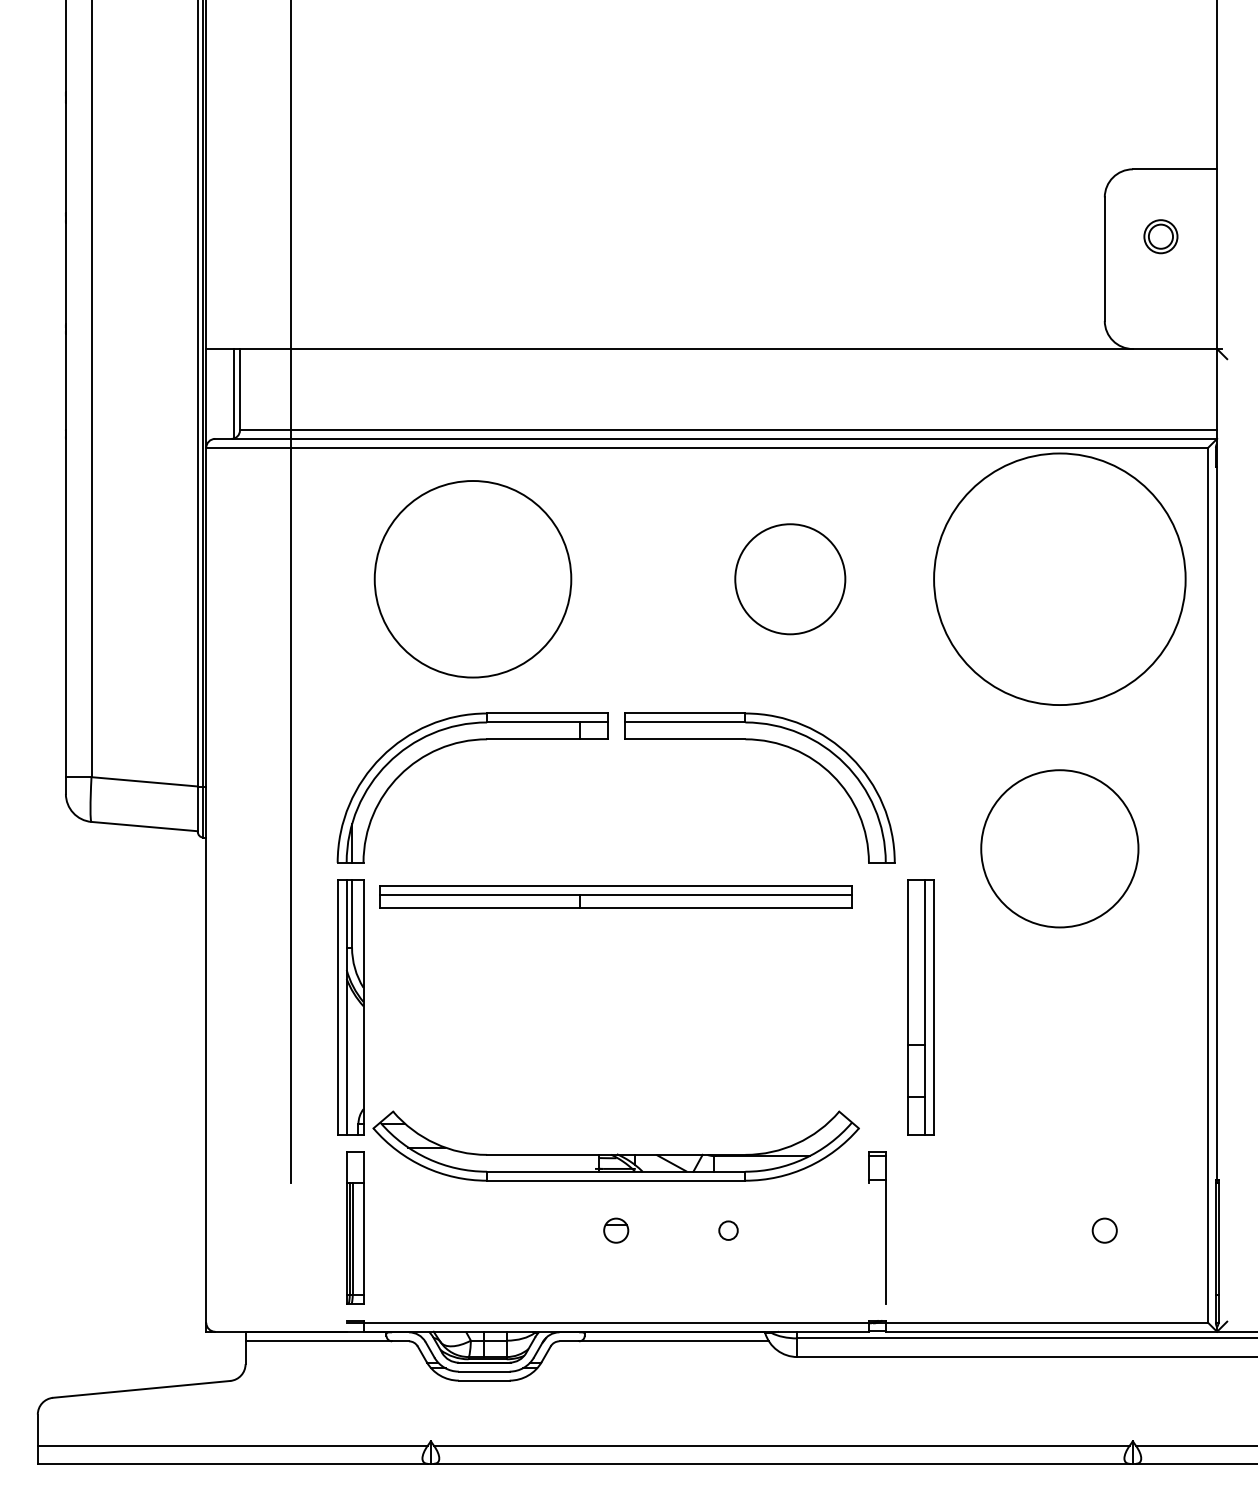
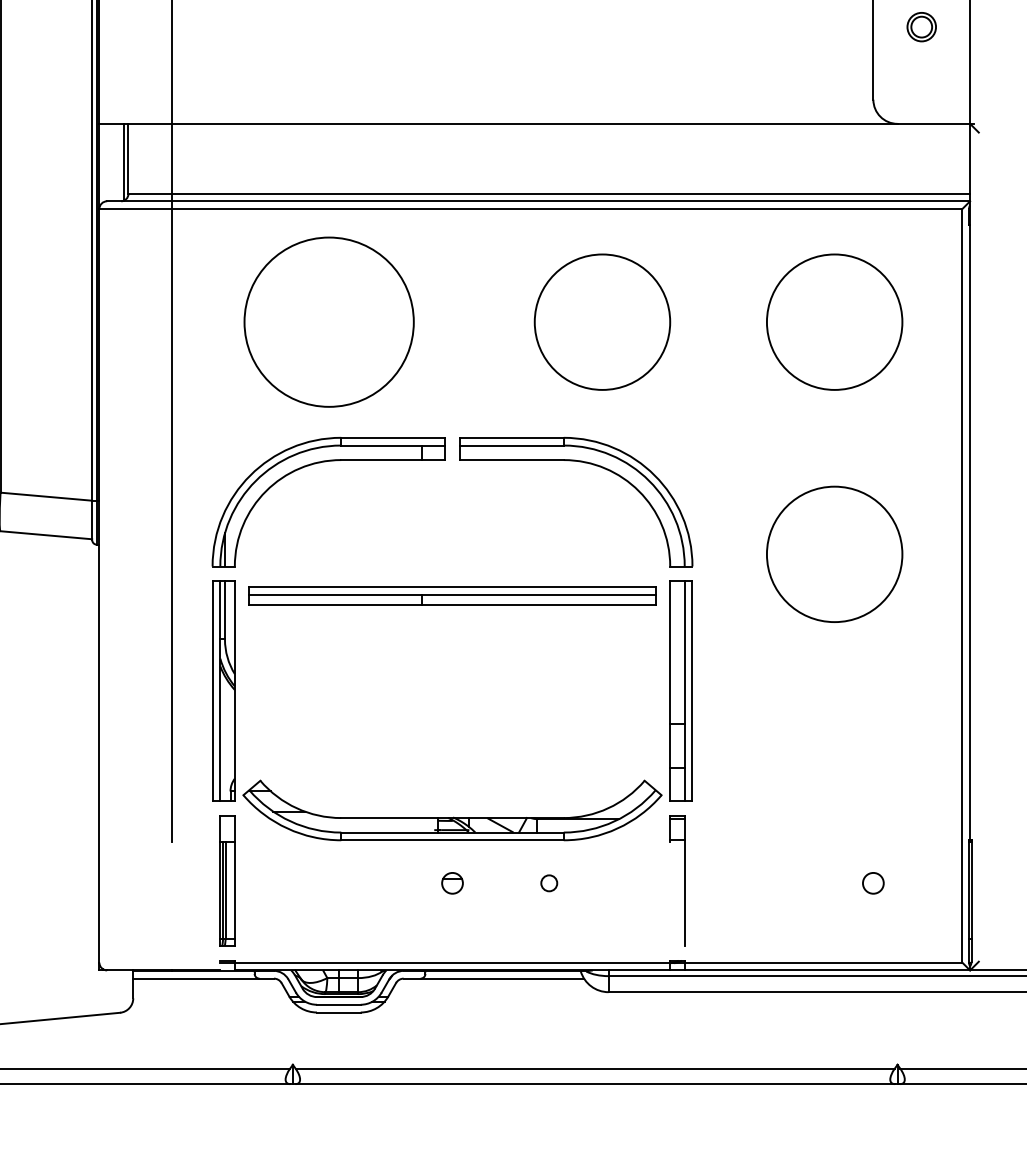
circle: (789, 578) -> (601, 321), size x1.43
circle: (1059, 578) -> (834, 321), size x0.62
part: (920, 1007) -> (681, 691), moved

